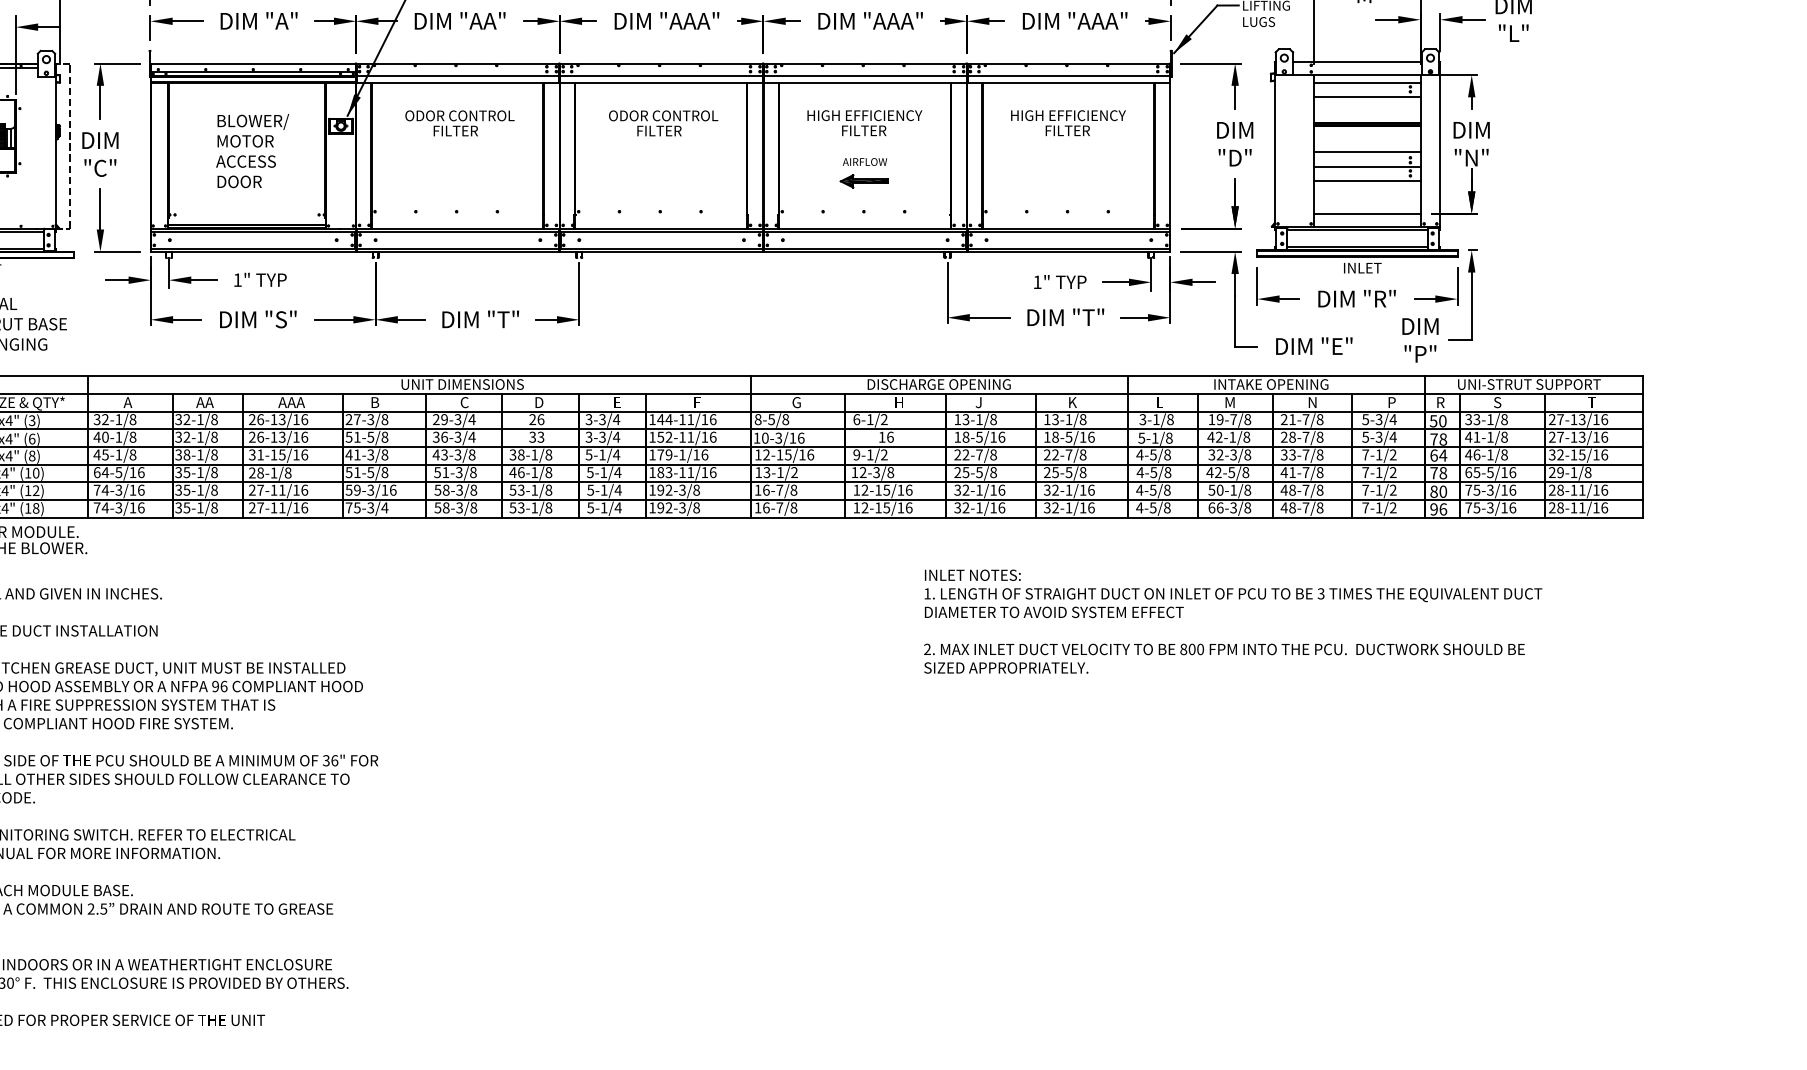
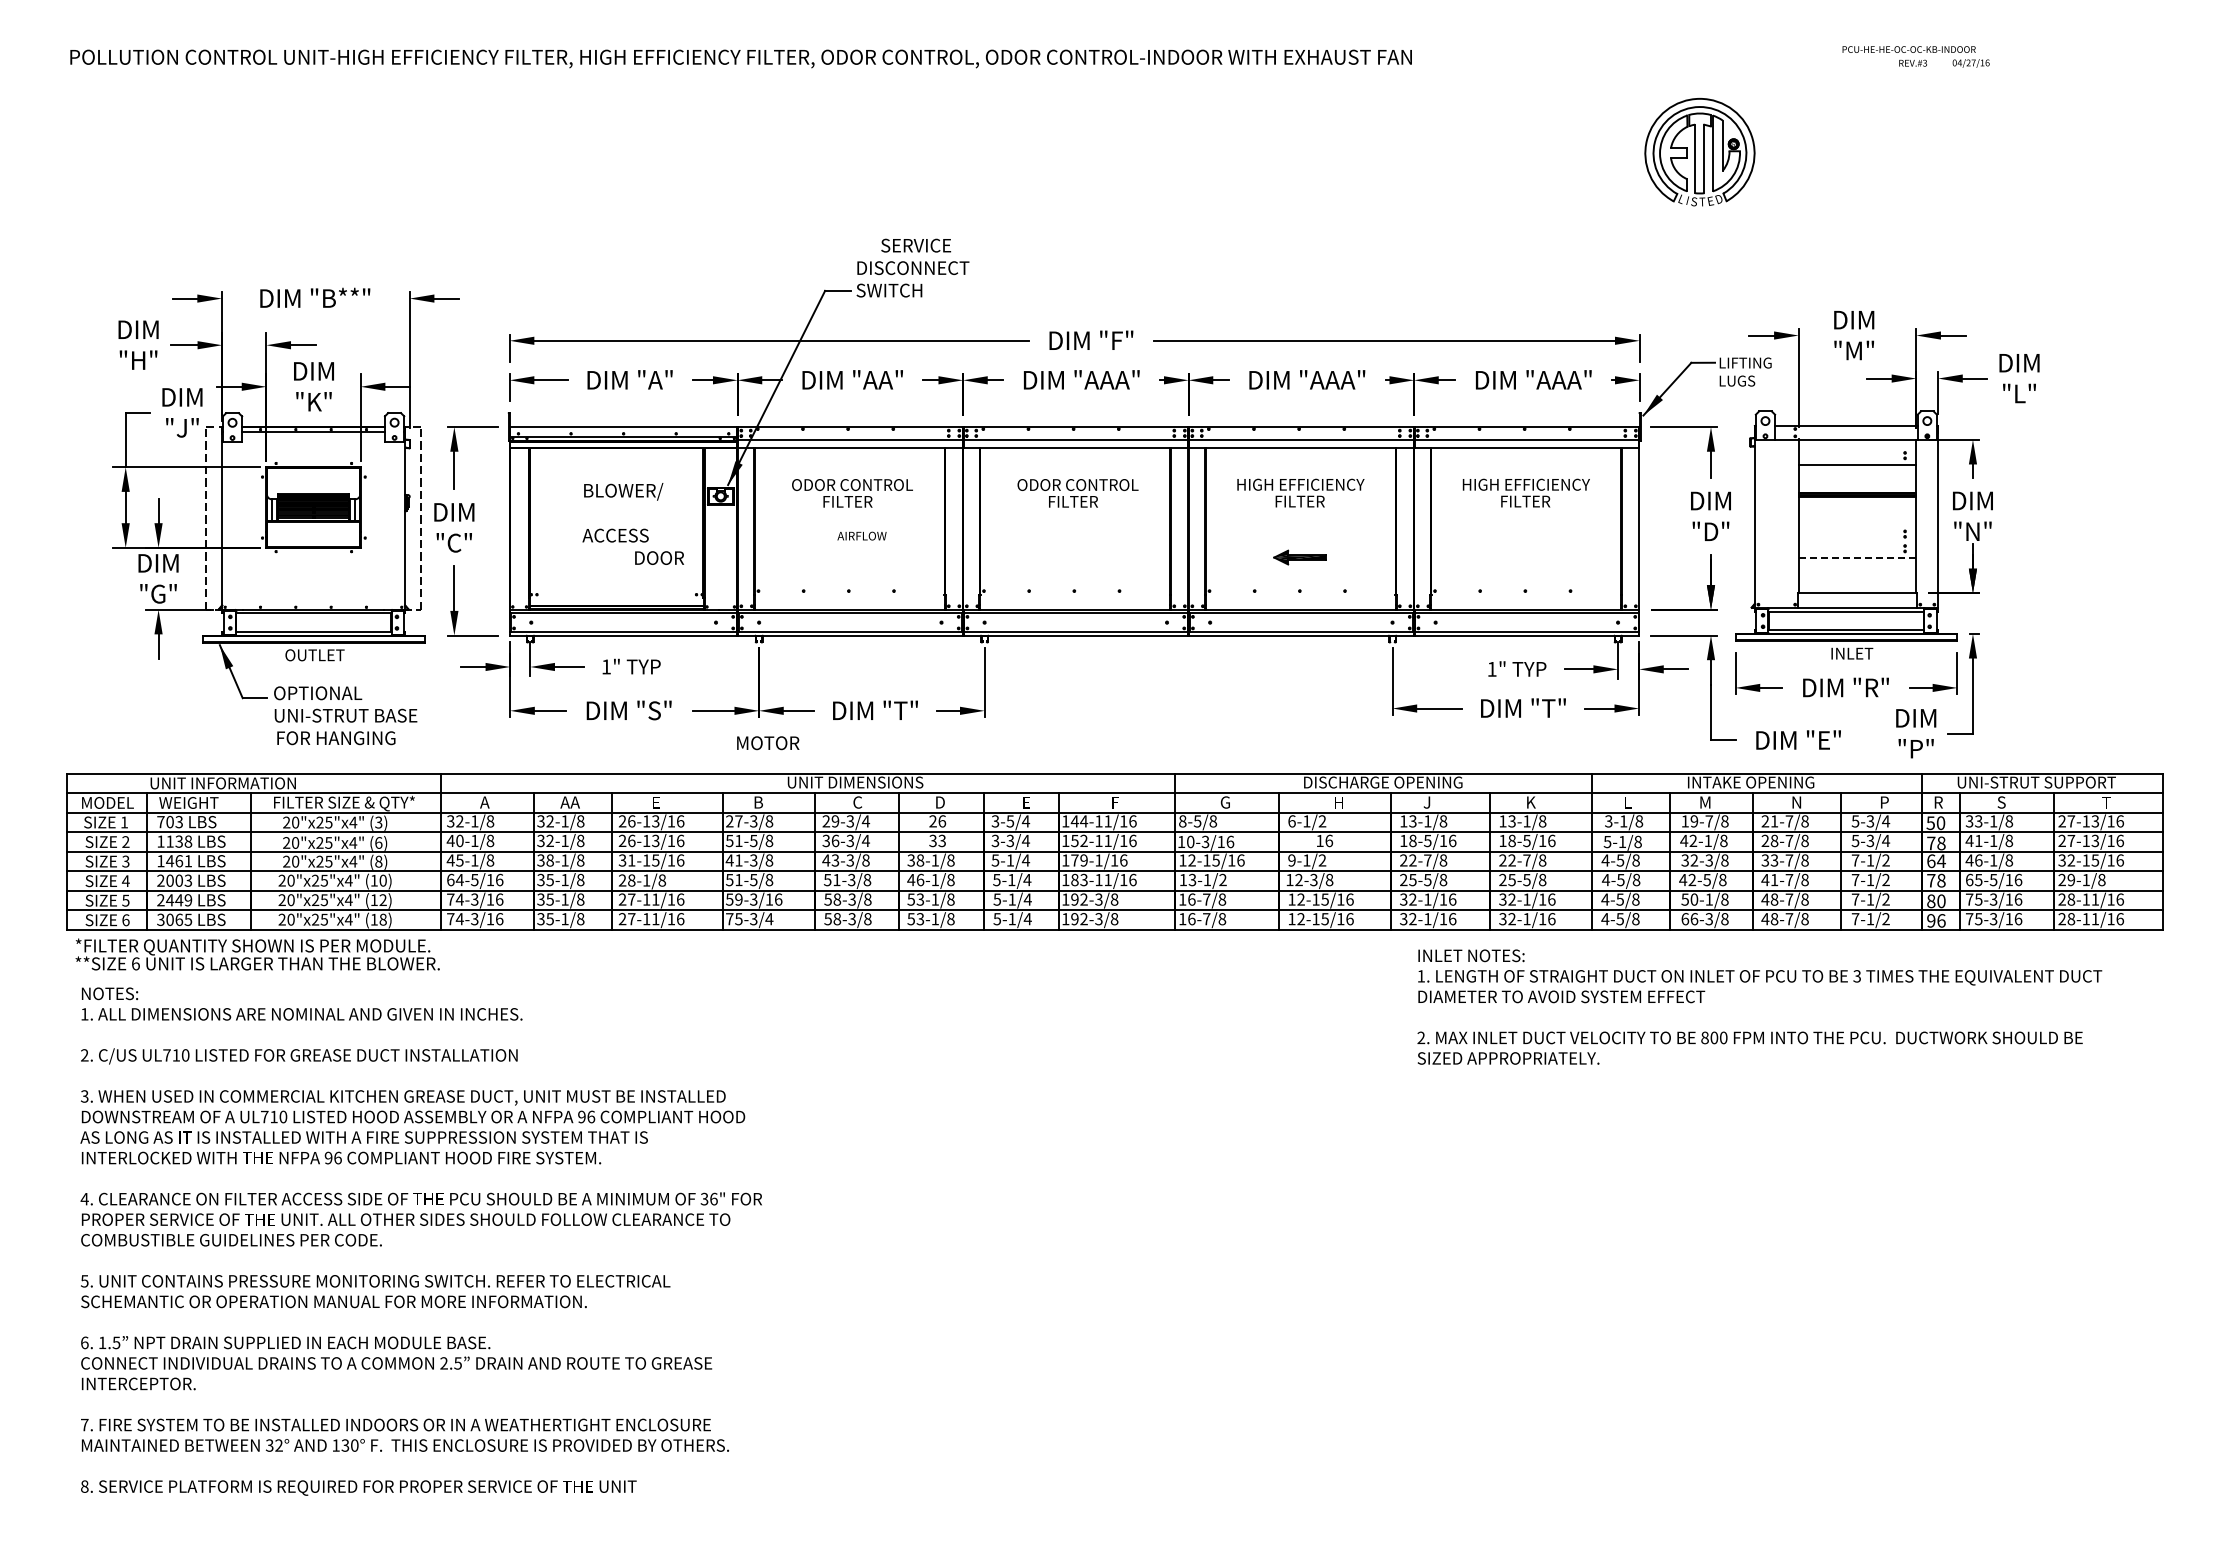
line: (1367, 82) -> (1857, 448), removed
text: (245, 141) -> (768, 743), moved
line: (1367, 152) -> (1857, 525), removed
text: (864, 161) -> (861, 535), moved
line: (1367, 166) -> (1857, 541), removed
text: (239, 181) -> (659, 557), moved
line: (1367, 181) -> (1857, 557), solid -> dashed
text: (291, 402) -> (665, 802), AAA -> E
text: (602, 418) -> (1010, 820), 3-3/4 -> 3-5/4
text: (1232, 621) -> (1759, 1006), moved

